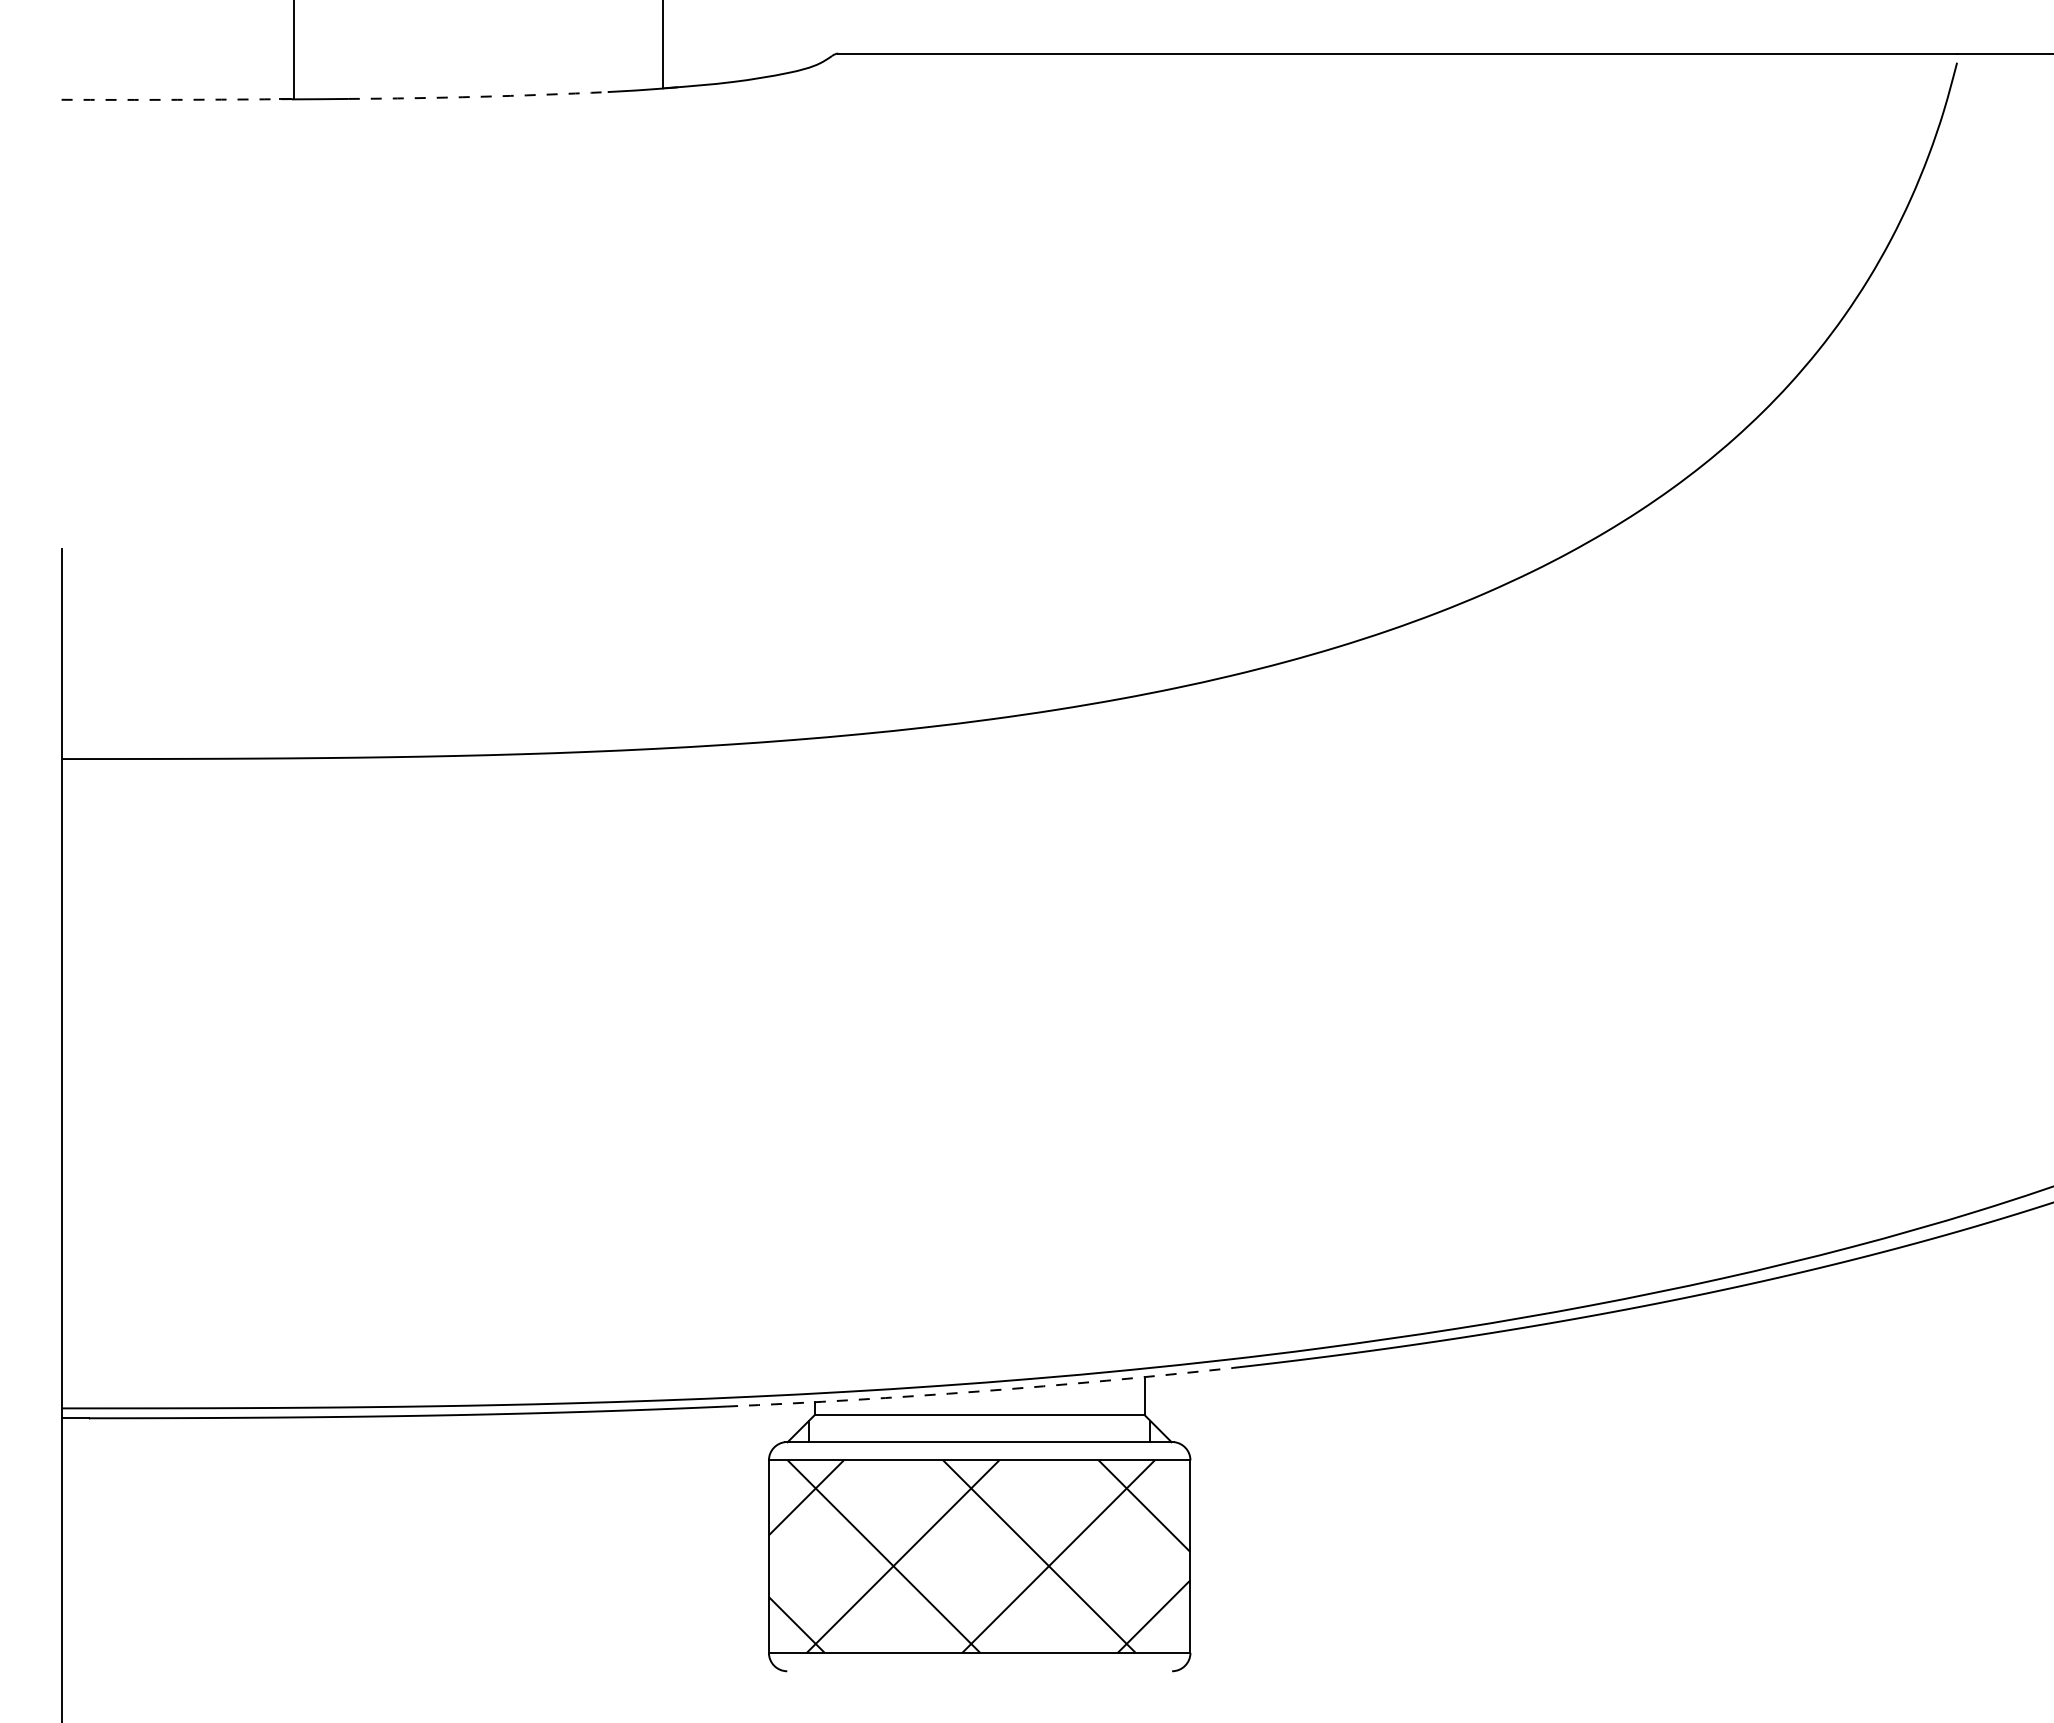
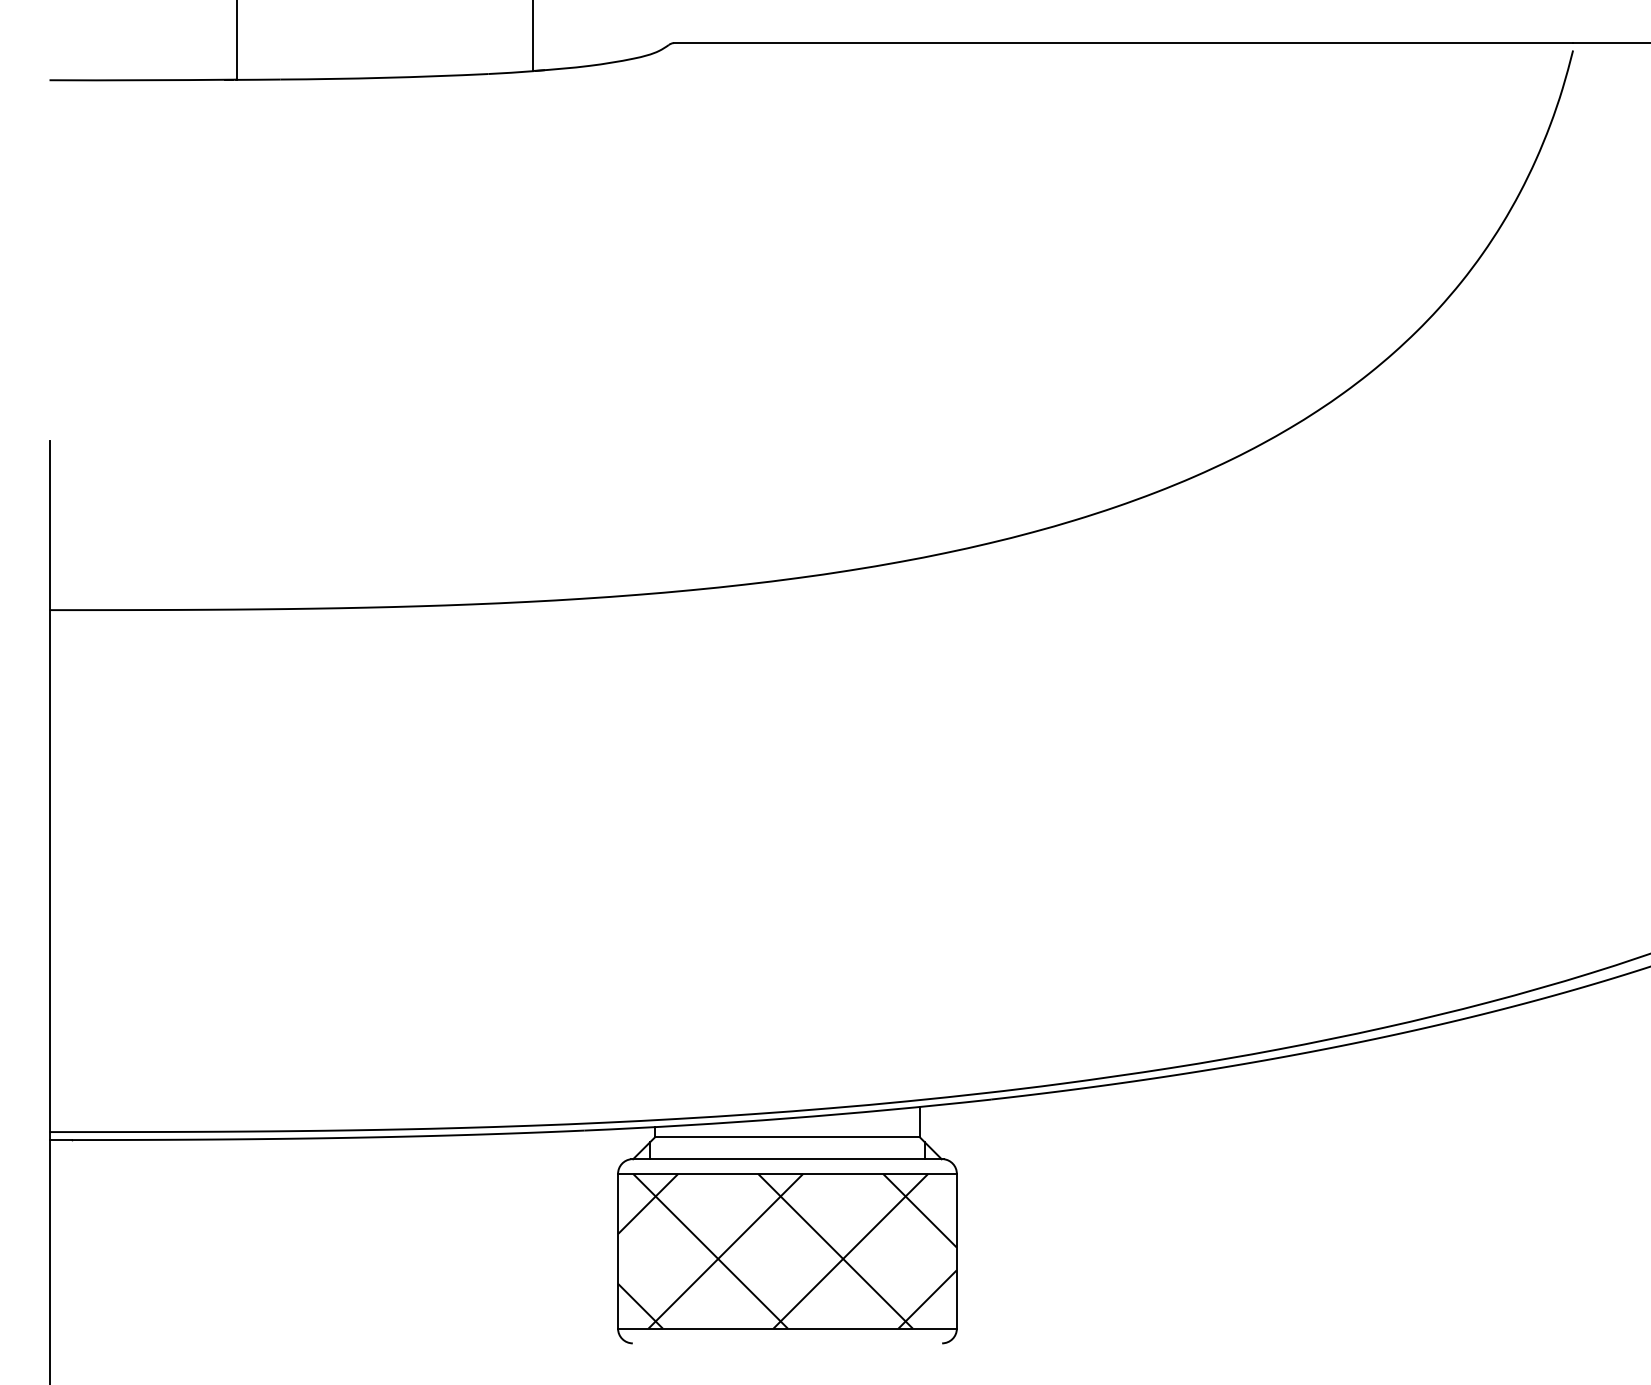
arc: (478, 96) -> (384, 77), dashed -> solid
arc: (177, 99) -> (142, 80), dashed -> solid
arc: (980, 1391) -> (788, 1118), dashed -> solid

